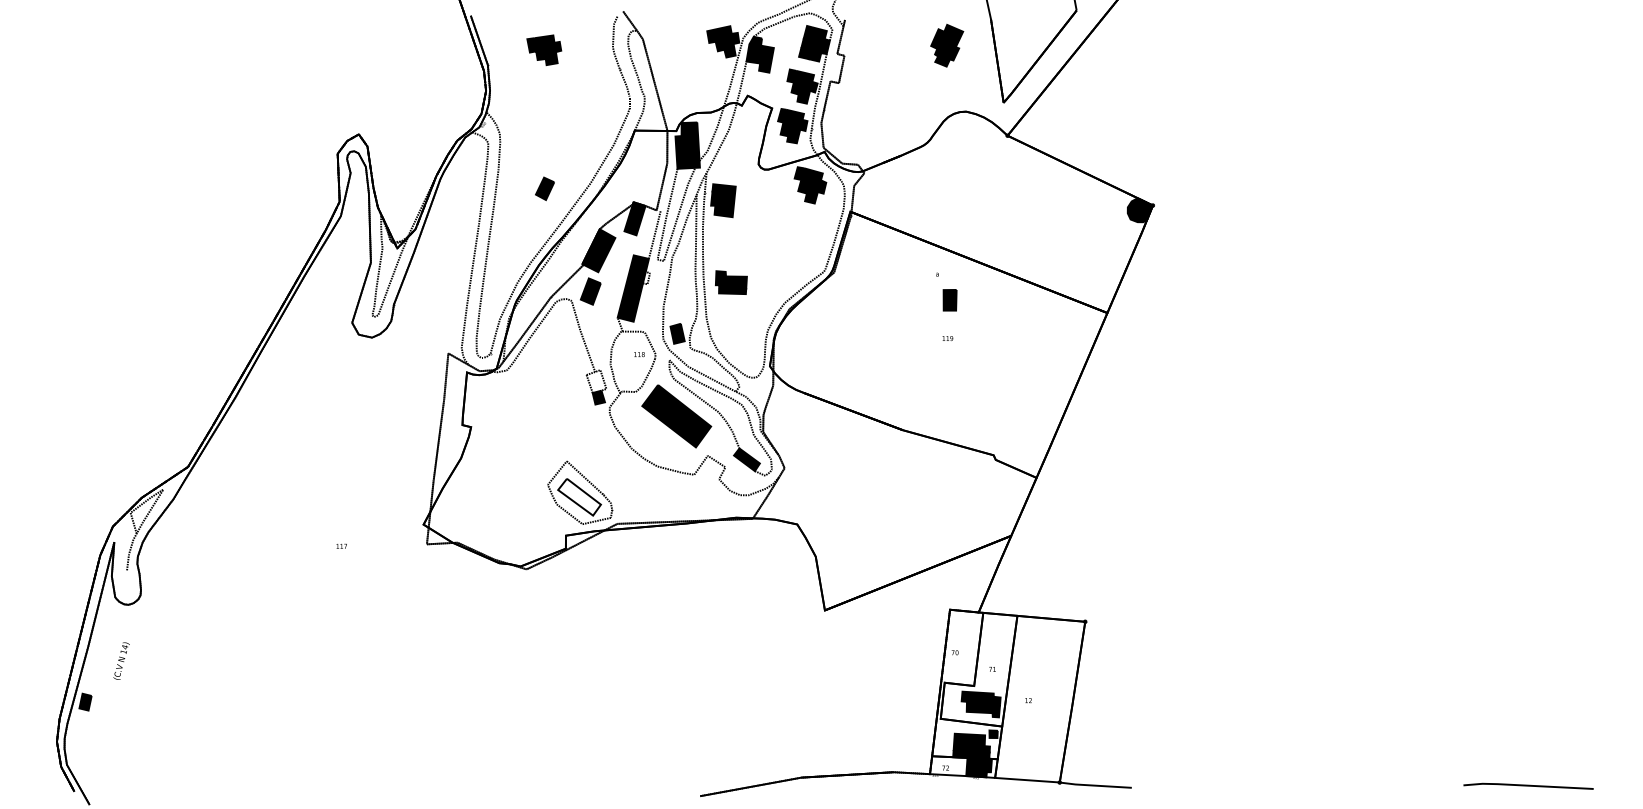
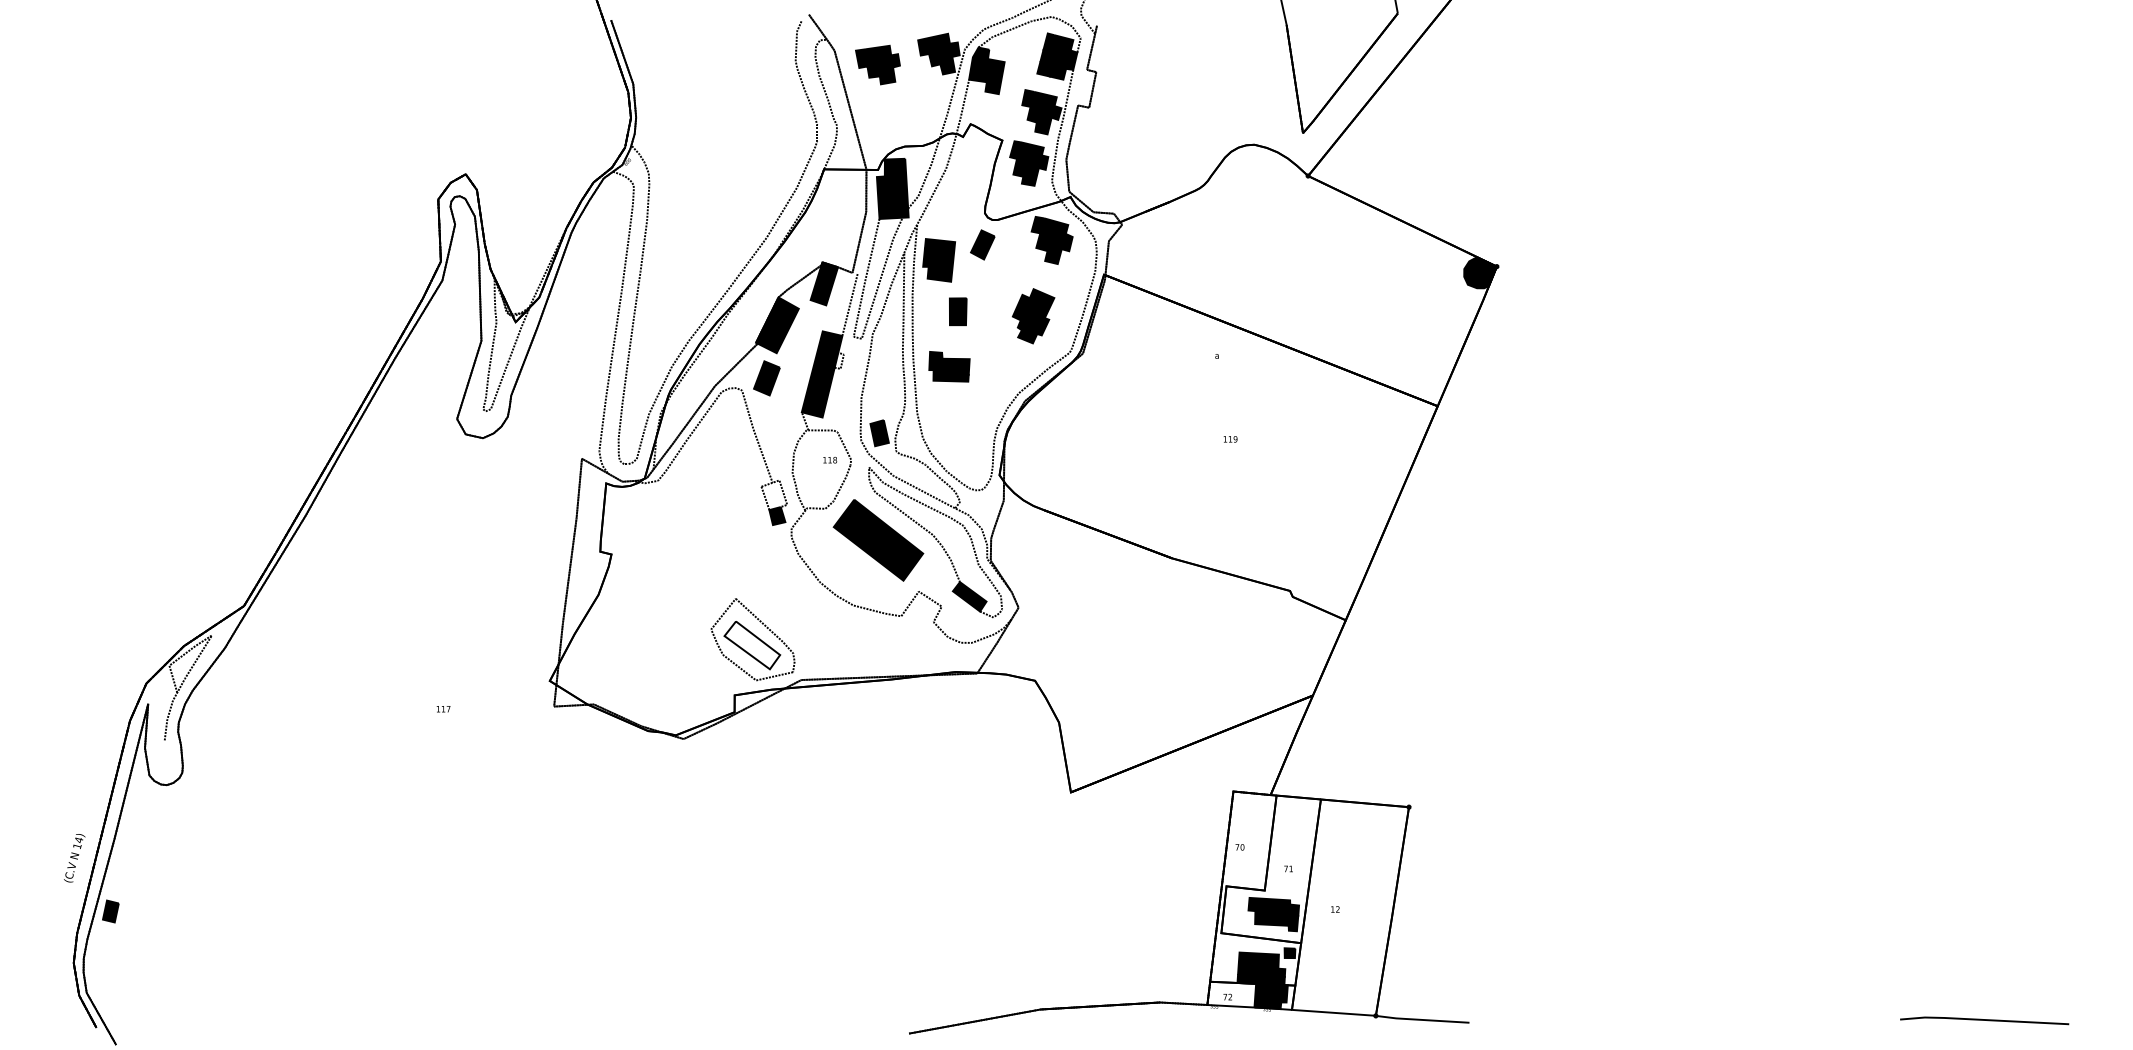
part: (947, 45) -> (1034, 315), moved
part: (544, 49) -> (878, 64), moved
part: (544, 188) -> (982, 244), moved
part: (949, 300) -> (957, 312), moved
text: (121, 660) -> (74, 857), moved

